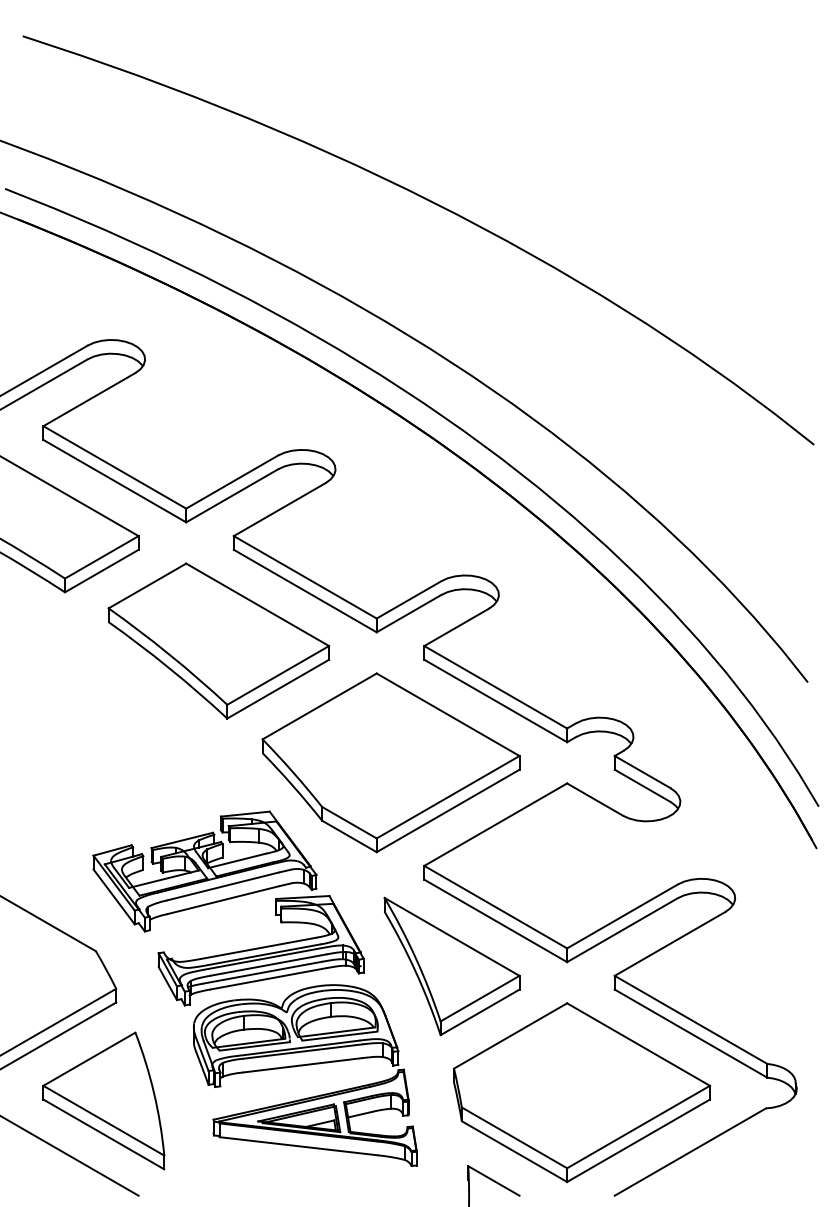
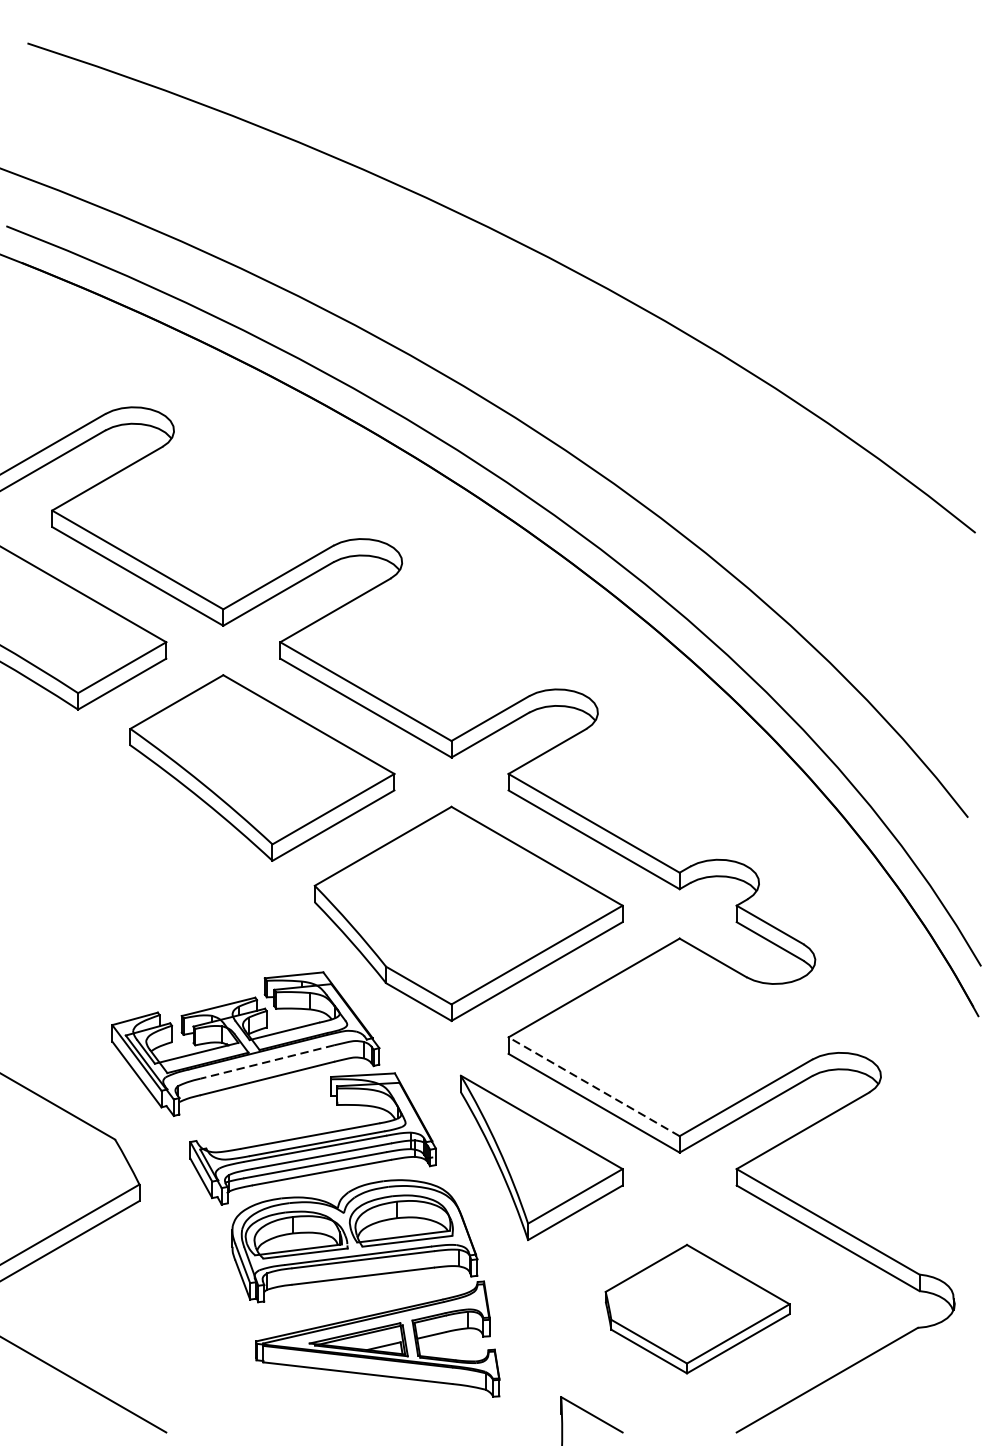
line: (222, 886) -> (266, 1062), solid -> dashed
line: (495, 906) -> (593, 1085), solid -> dashed
part: (582, 1092) -> (698, 1308), size x0.6
part: (103, 1100) -> (124, 1318), removed

